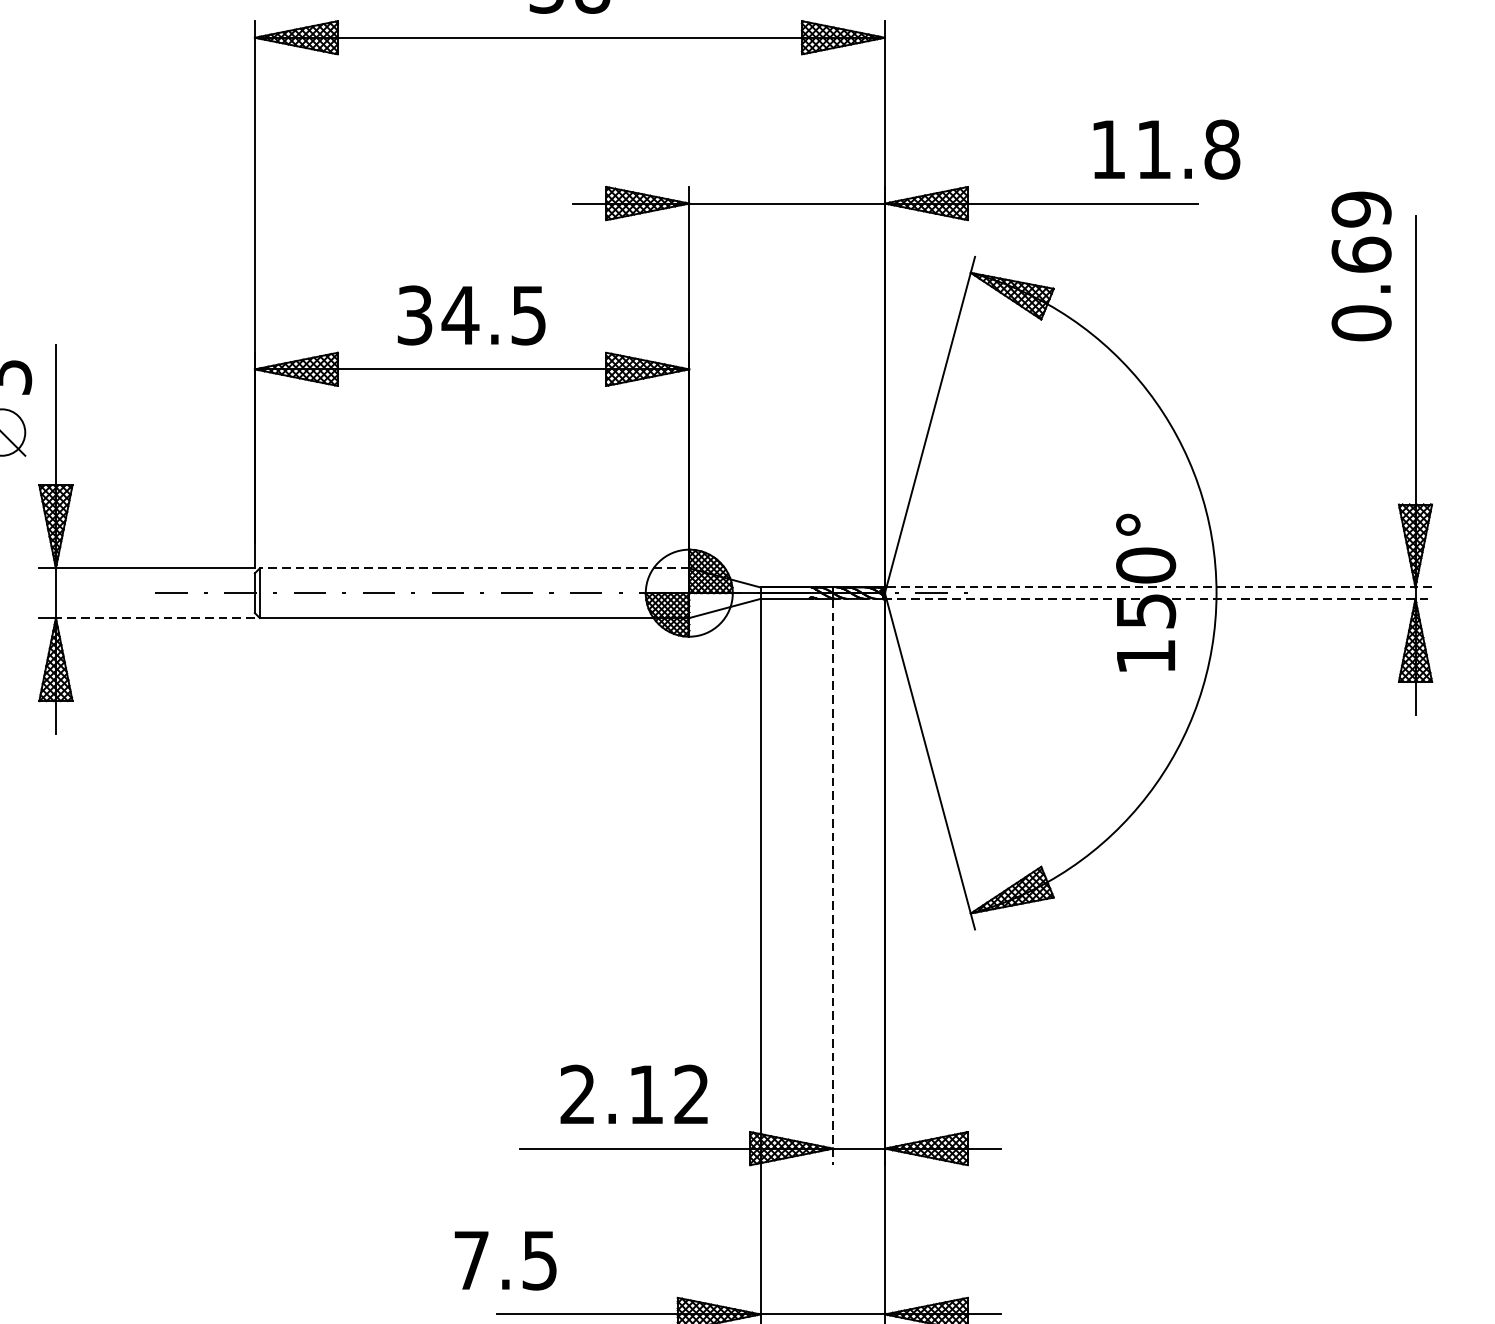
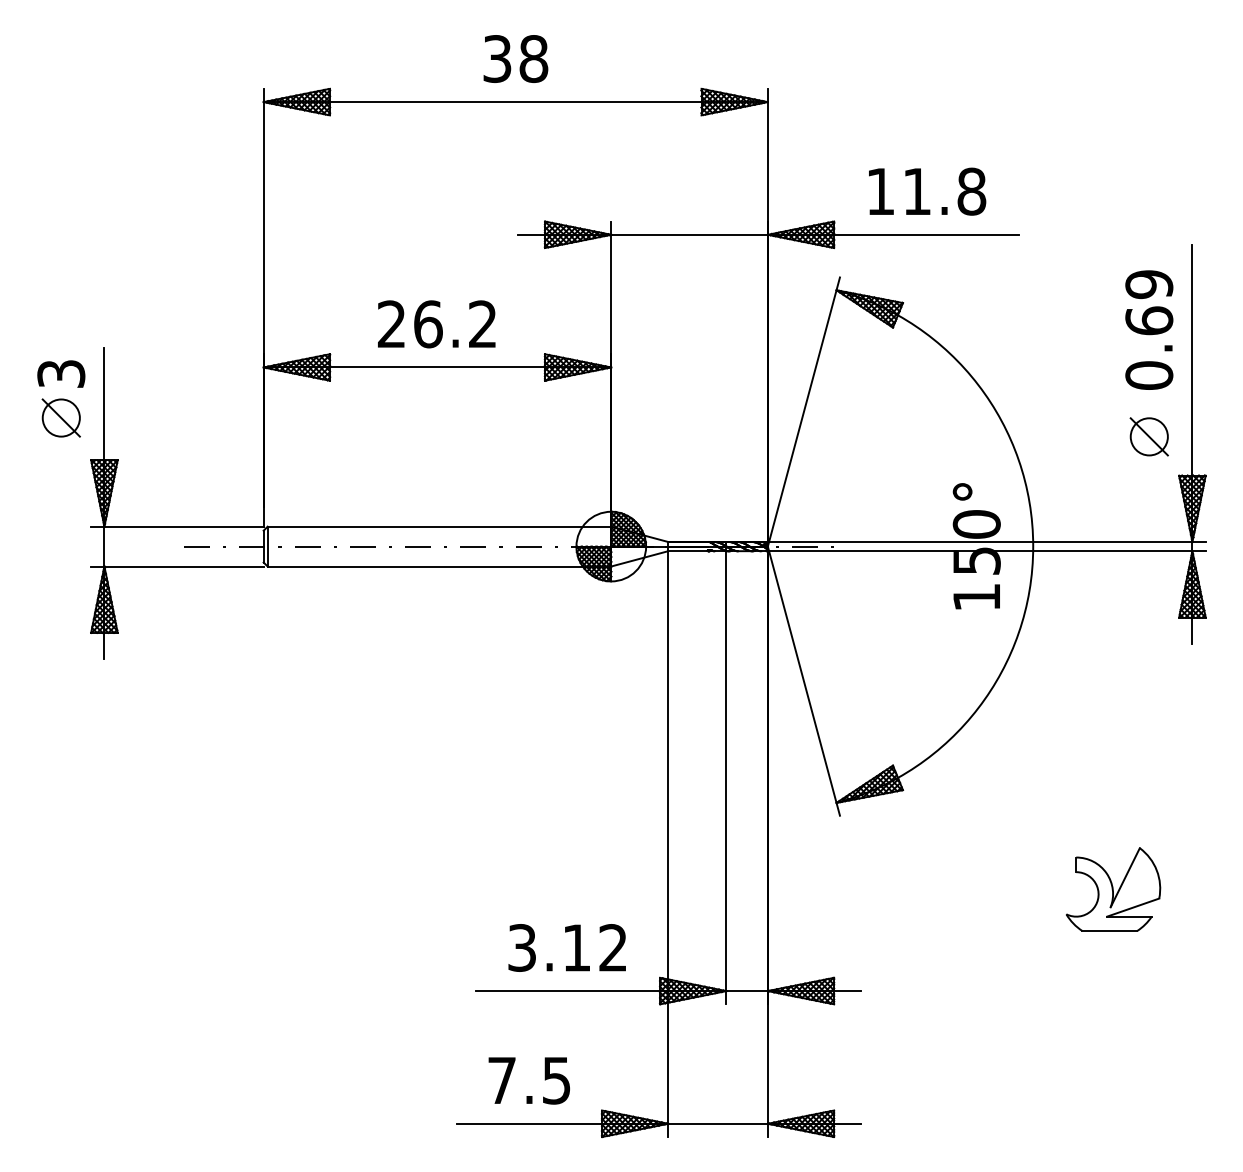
text: (1166, 149) -> (927, 191), moved
text: (1361, 265) -> (1149, 329), moved
text: (472, 315) -> (437, 324), 34.5 -> 26.2
part: (1360, 455) -> (1148, 436), added
line: (474, 568) -> (439, 526), dashed -> solid
line: (1158, 588) -> (986, 542), dashed -> solid
line: (1158, 599) -> (986, 551), dashed -> solid
line: (155, 618) -> (184, 566), dashed -> solid
line: (833, 881) -> (726, 777), dashed -> solid
part: (1316, 1021) -> (1113, 889), added
text: (577, 1094) -> (521, 947), 2.12 -> 3.12
text: (504, 1260) -> (528, 1080), moved

